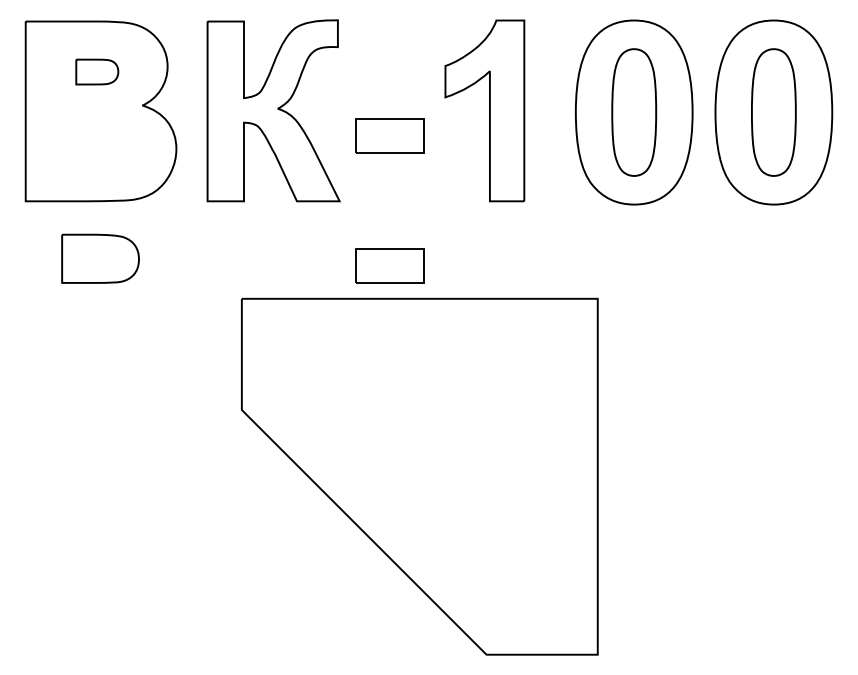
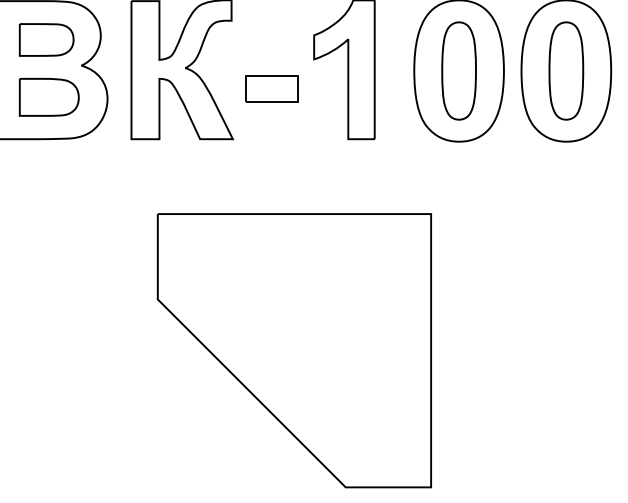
part: (97, 71) -> (46, 39), size x1.67
part: (100, 258) -> (49, 97), moved
part: (389, 265) -> (271, 188), removed

